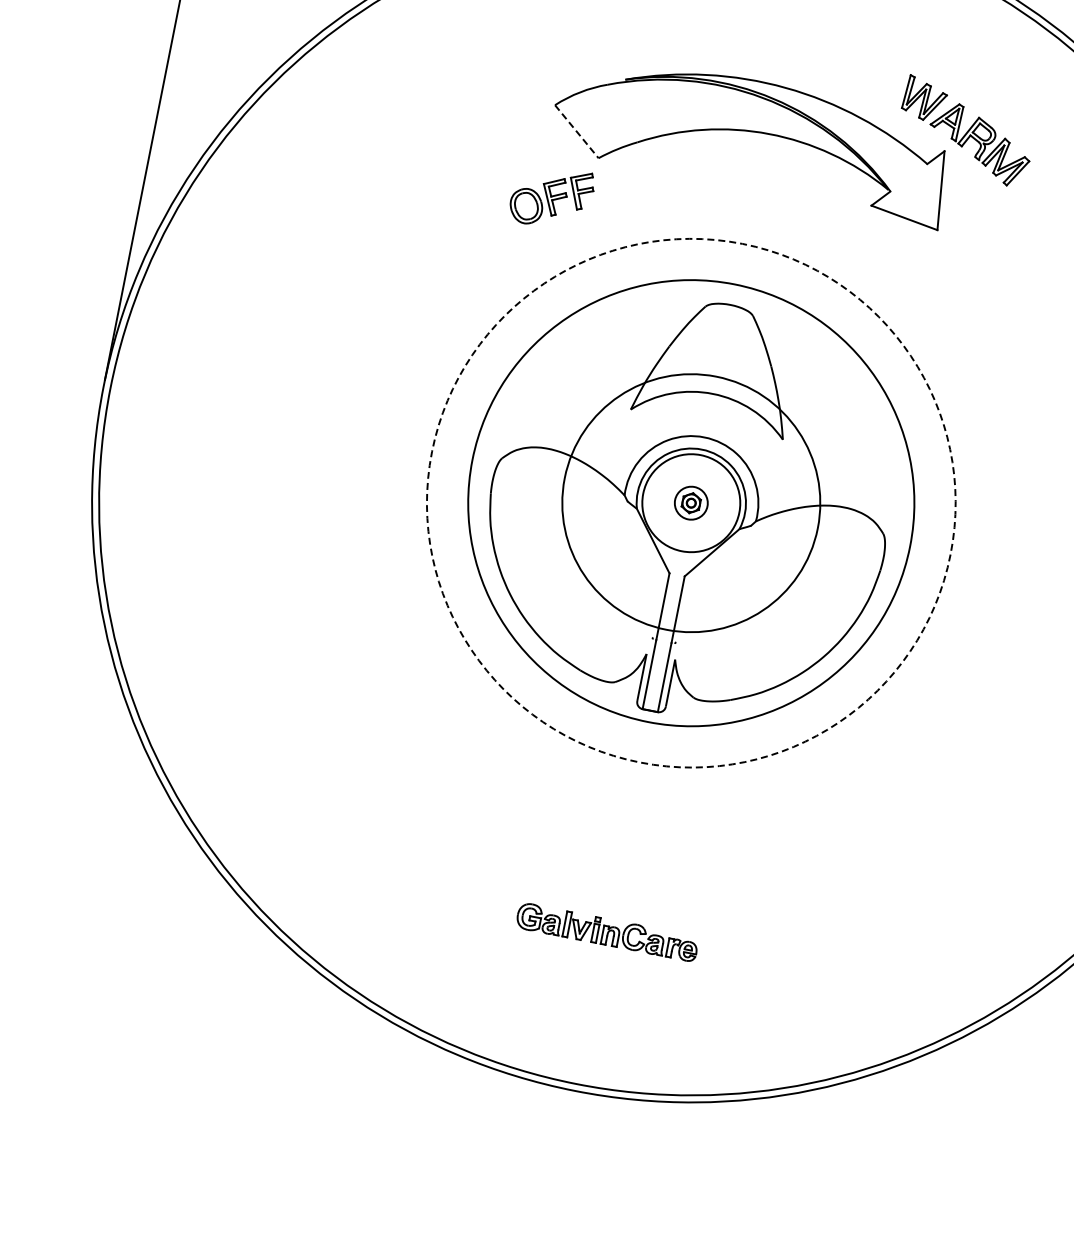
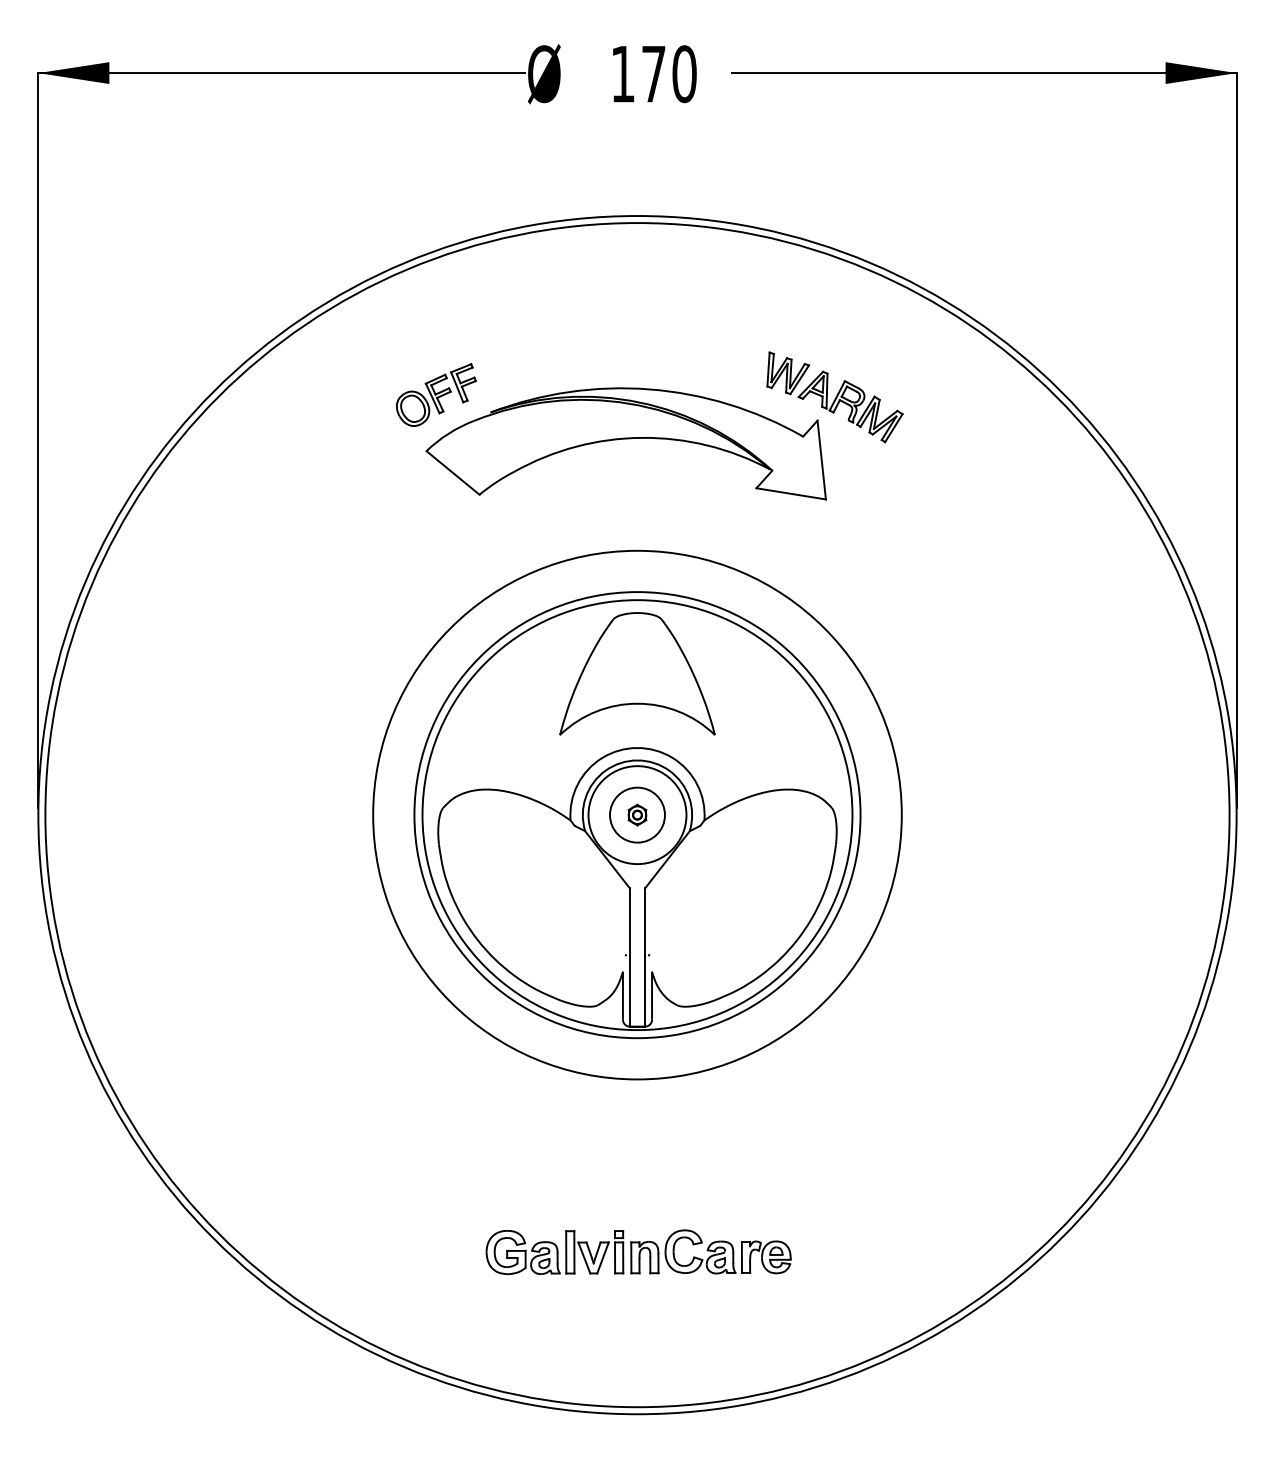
line: (577, 132) -> (453, 473), dashed -> solid
part: (552, 196) -> (436, 394), moved
circle: (691, 502) -> (637, 814), dashed -> solid
circle: (691, 502) -> (637, 814), size x1.67
circle: (691, 503) -> (637, 815), size x1.67
part: (607, 932) -> (638, 1252), size x1.67

